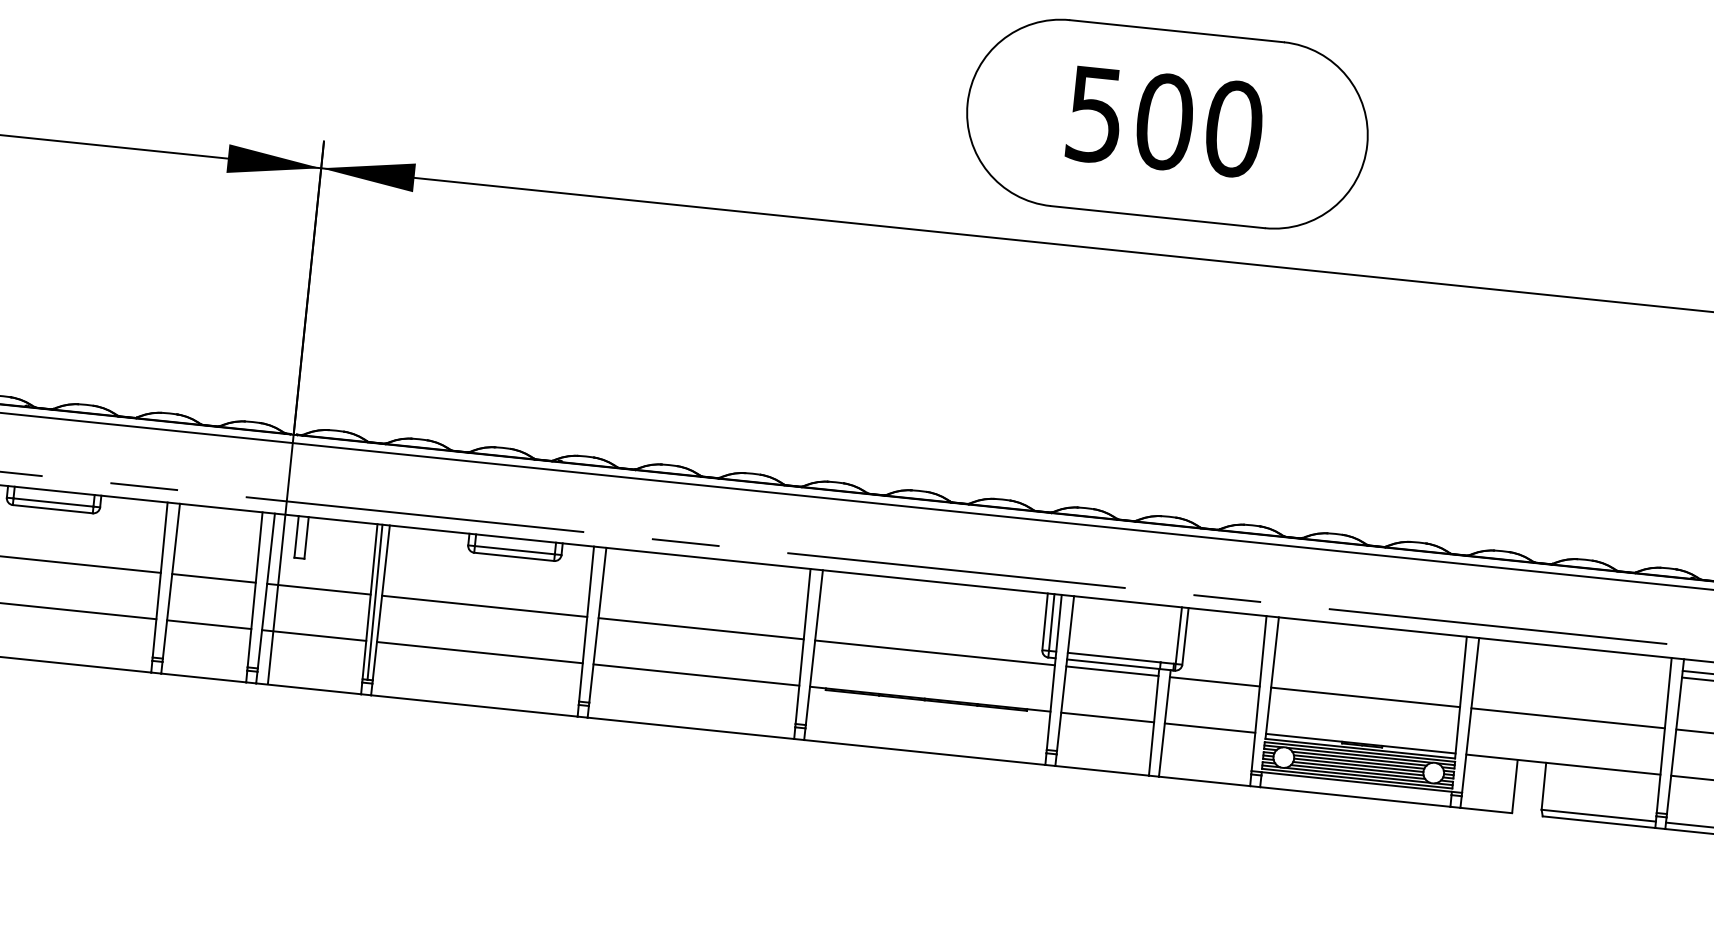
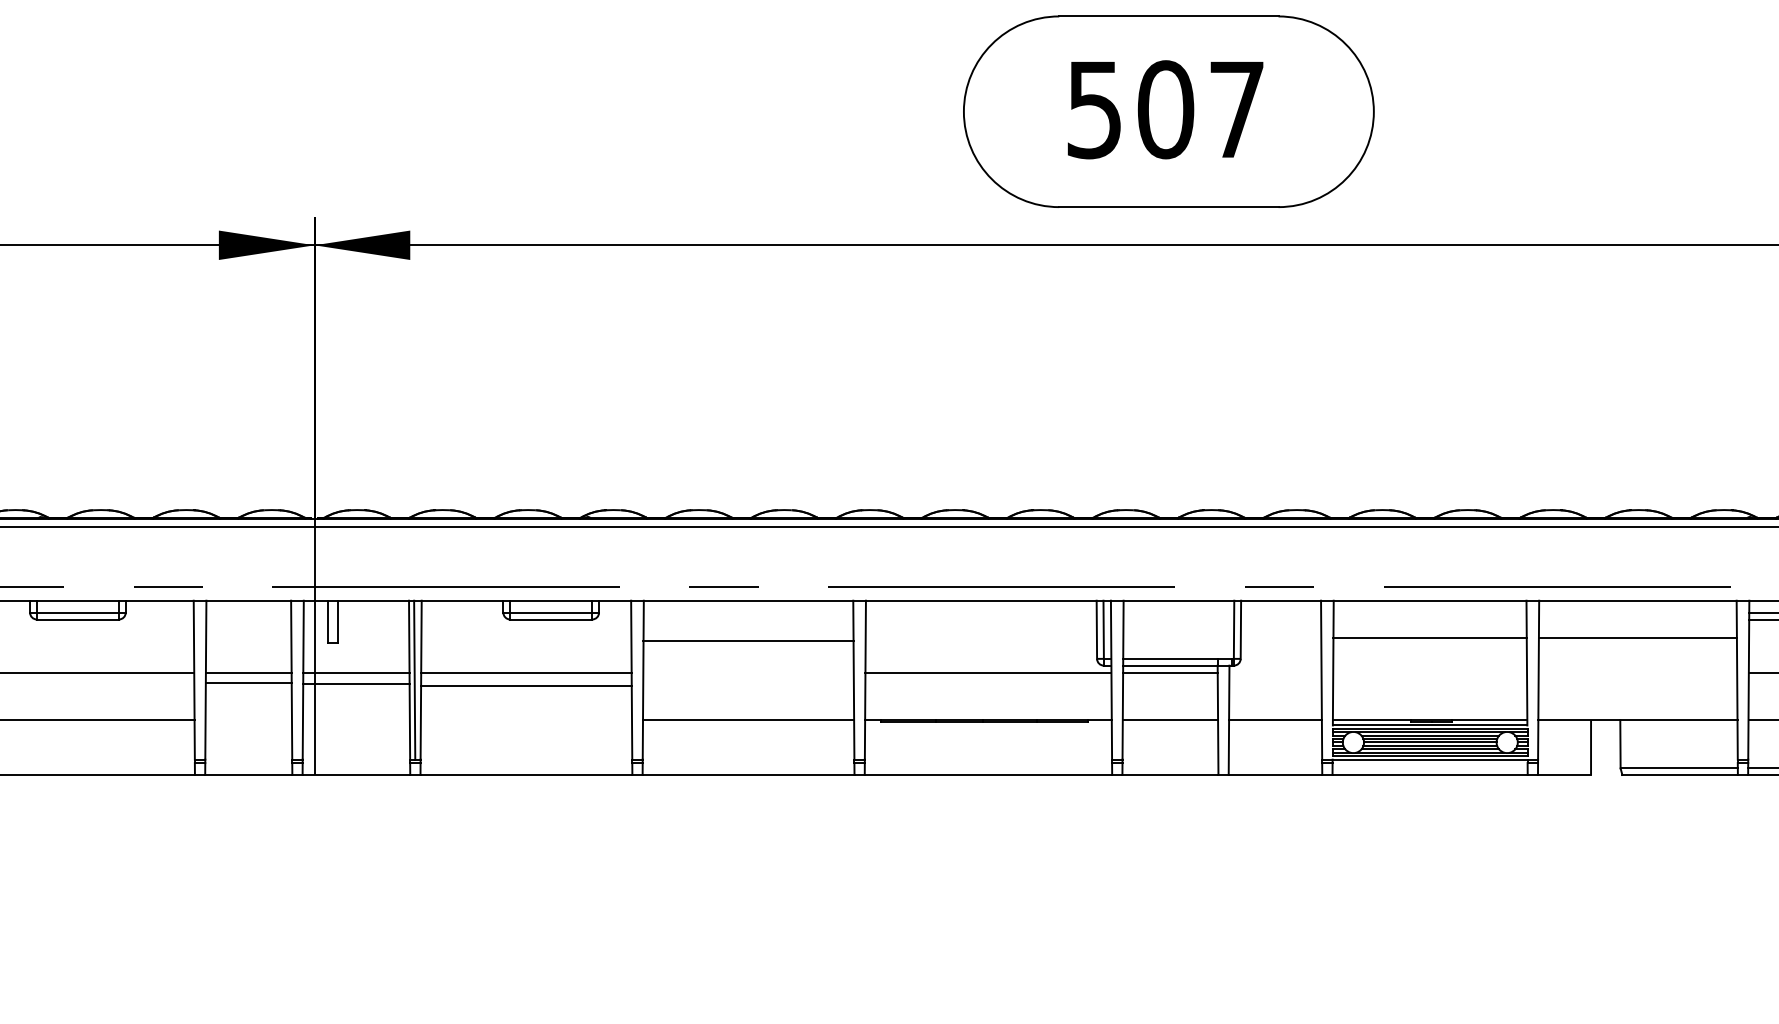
text: (1234, 128) -> (1237, 109), 500 -> 507
line: (208, 624) -> (248, 683), moved
line: (701, 628) -> (748, 640), moved
line: (313, 635) -> (355, 684), moved
line: (479, 652) -> (526, 686), moved
line: (1214, 681) -> (1275, 672), removed
line: (1365, 697) -> (1430, 637), moved
line: (1567, 717) -> (1637, 637), moved

